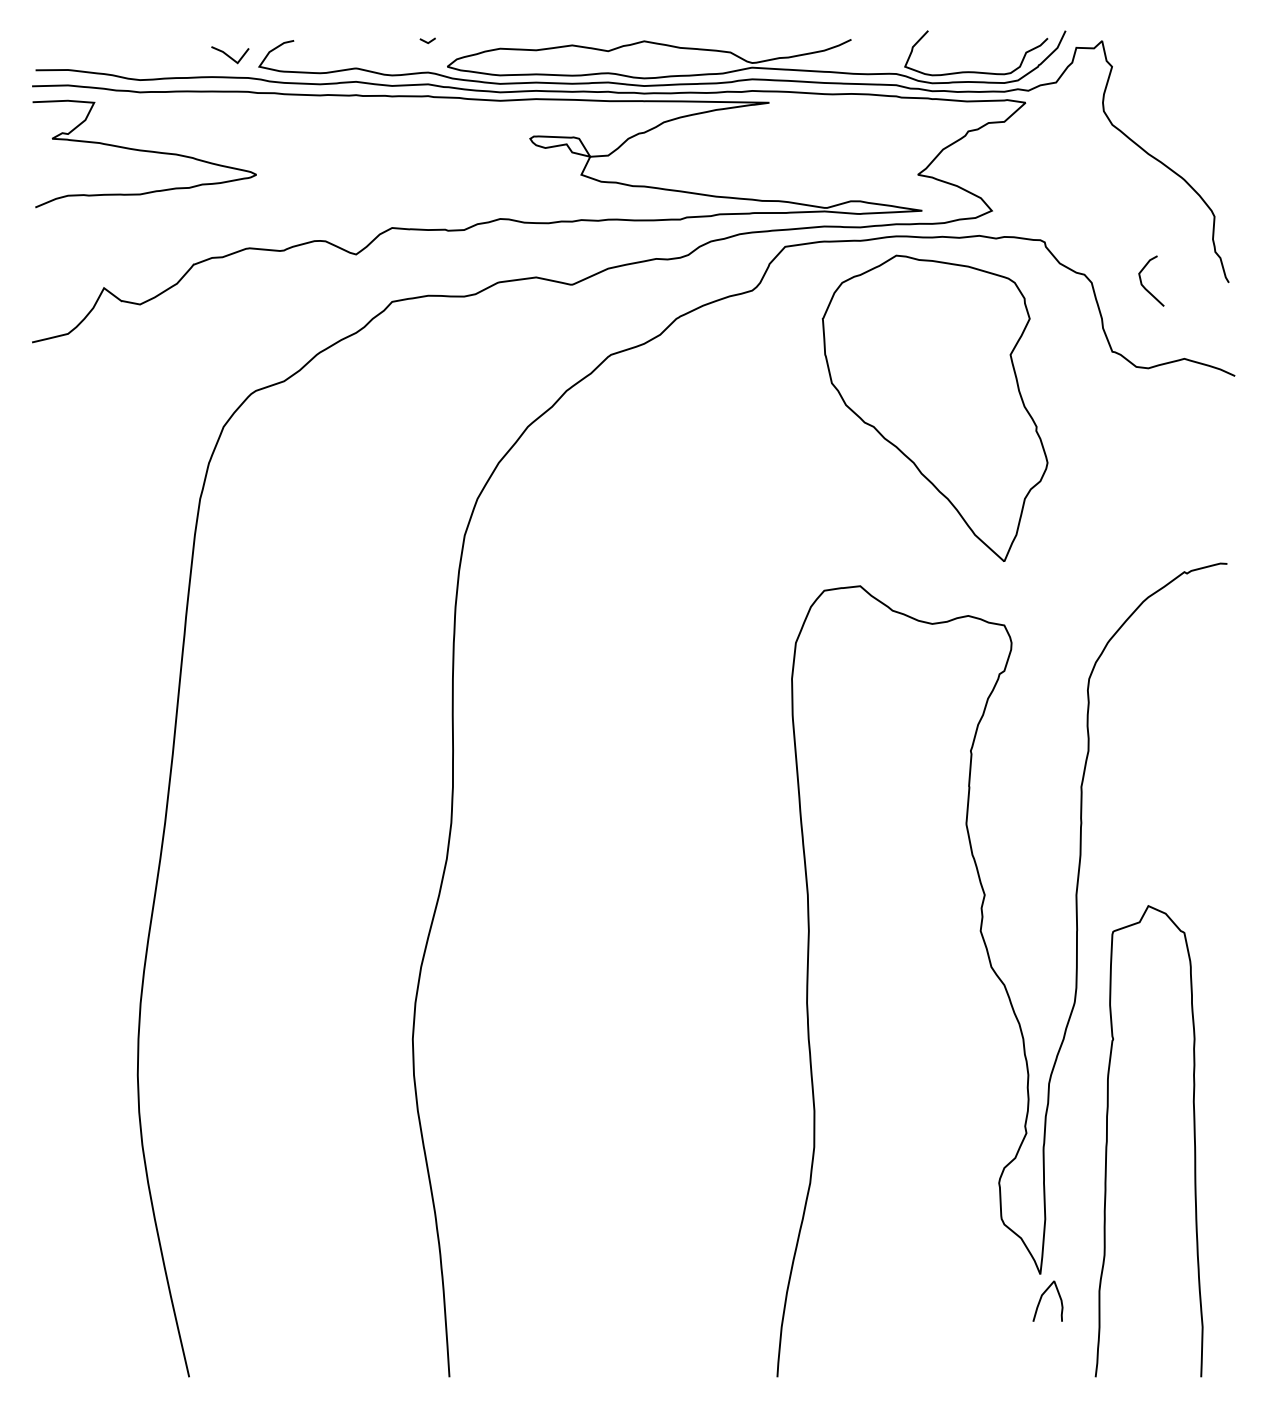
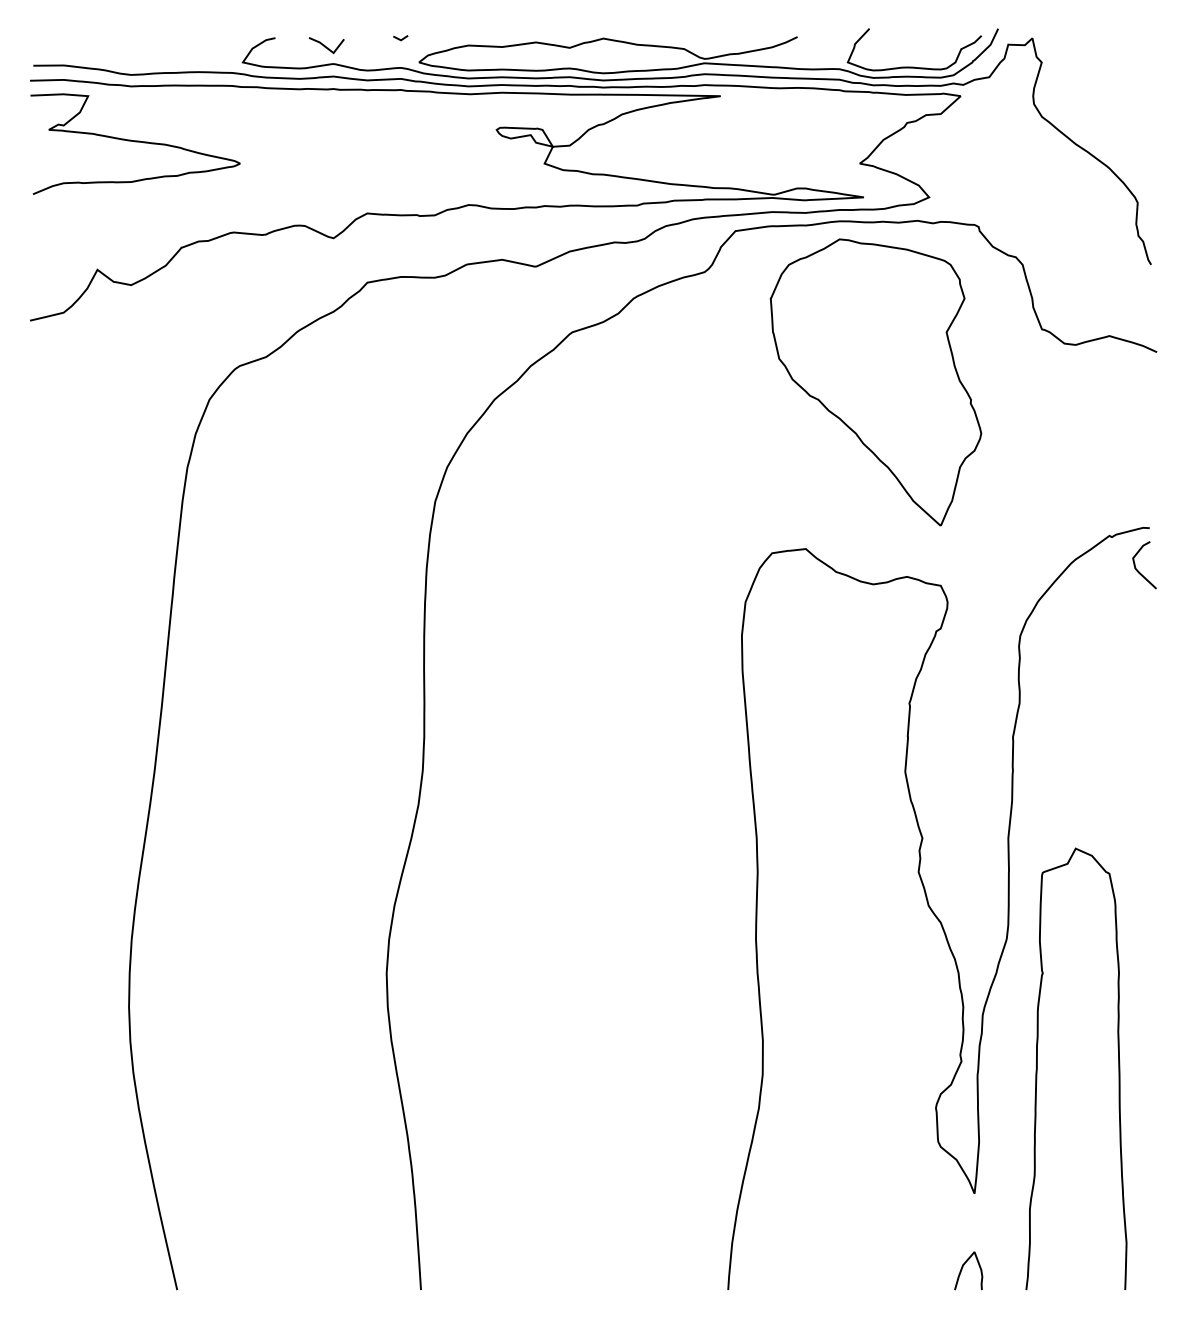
line: (229, 55) -> (325, 45), moved
curve: (1144, 286) -> (1138, 570), moved
curve: (1042, 1297) -> (963, 1267), moved

